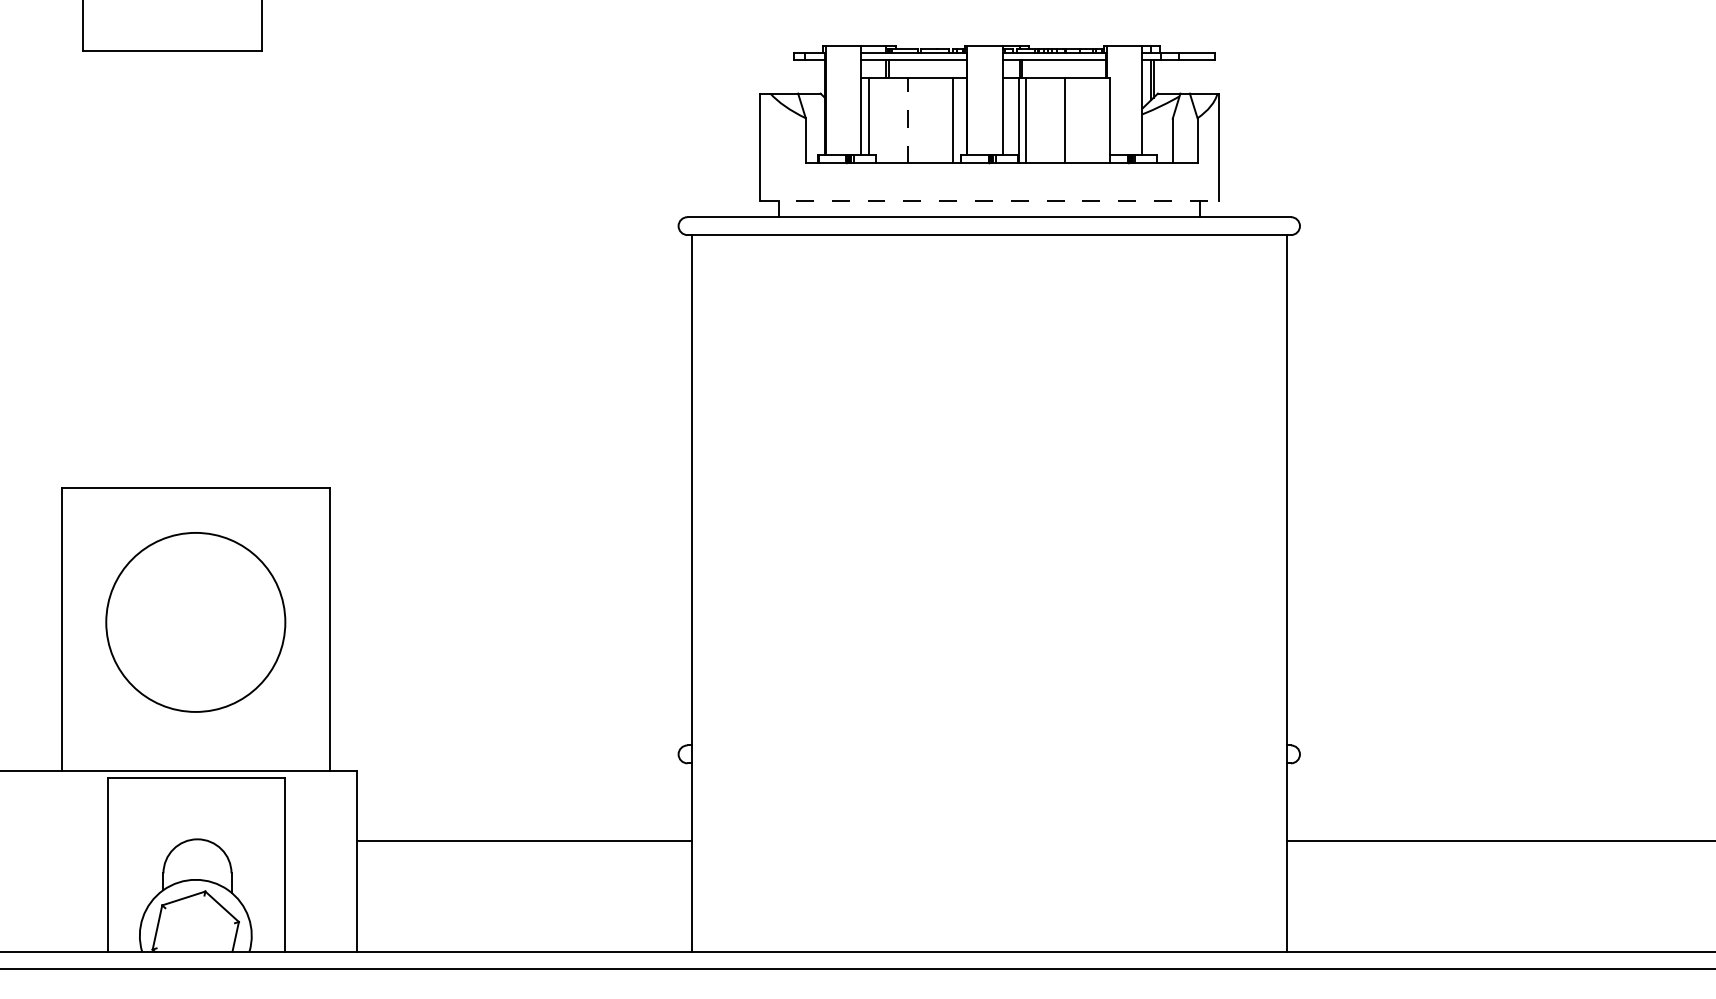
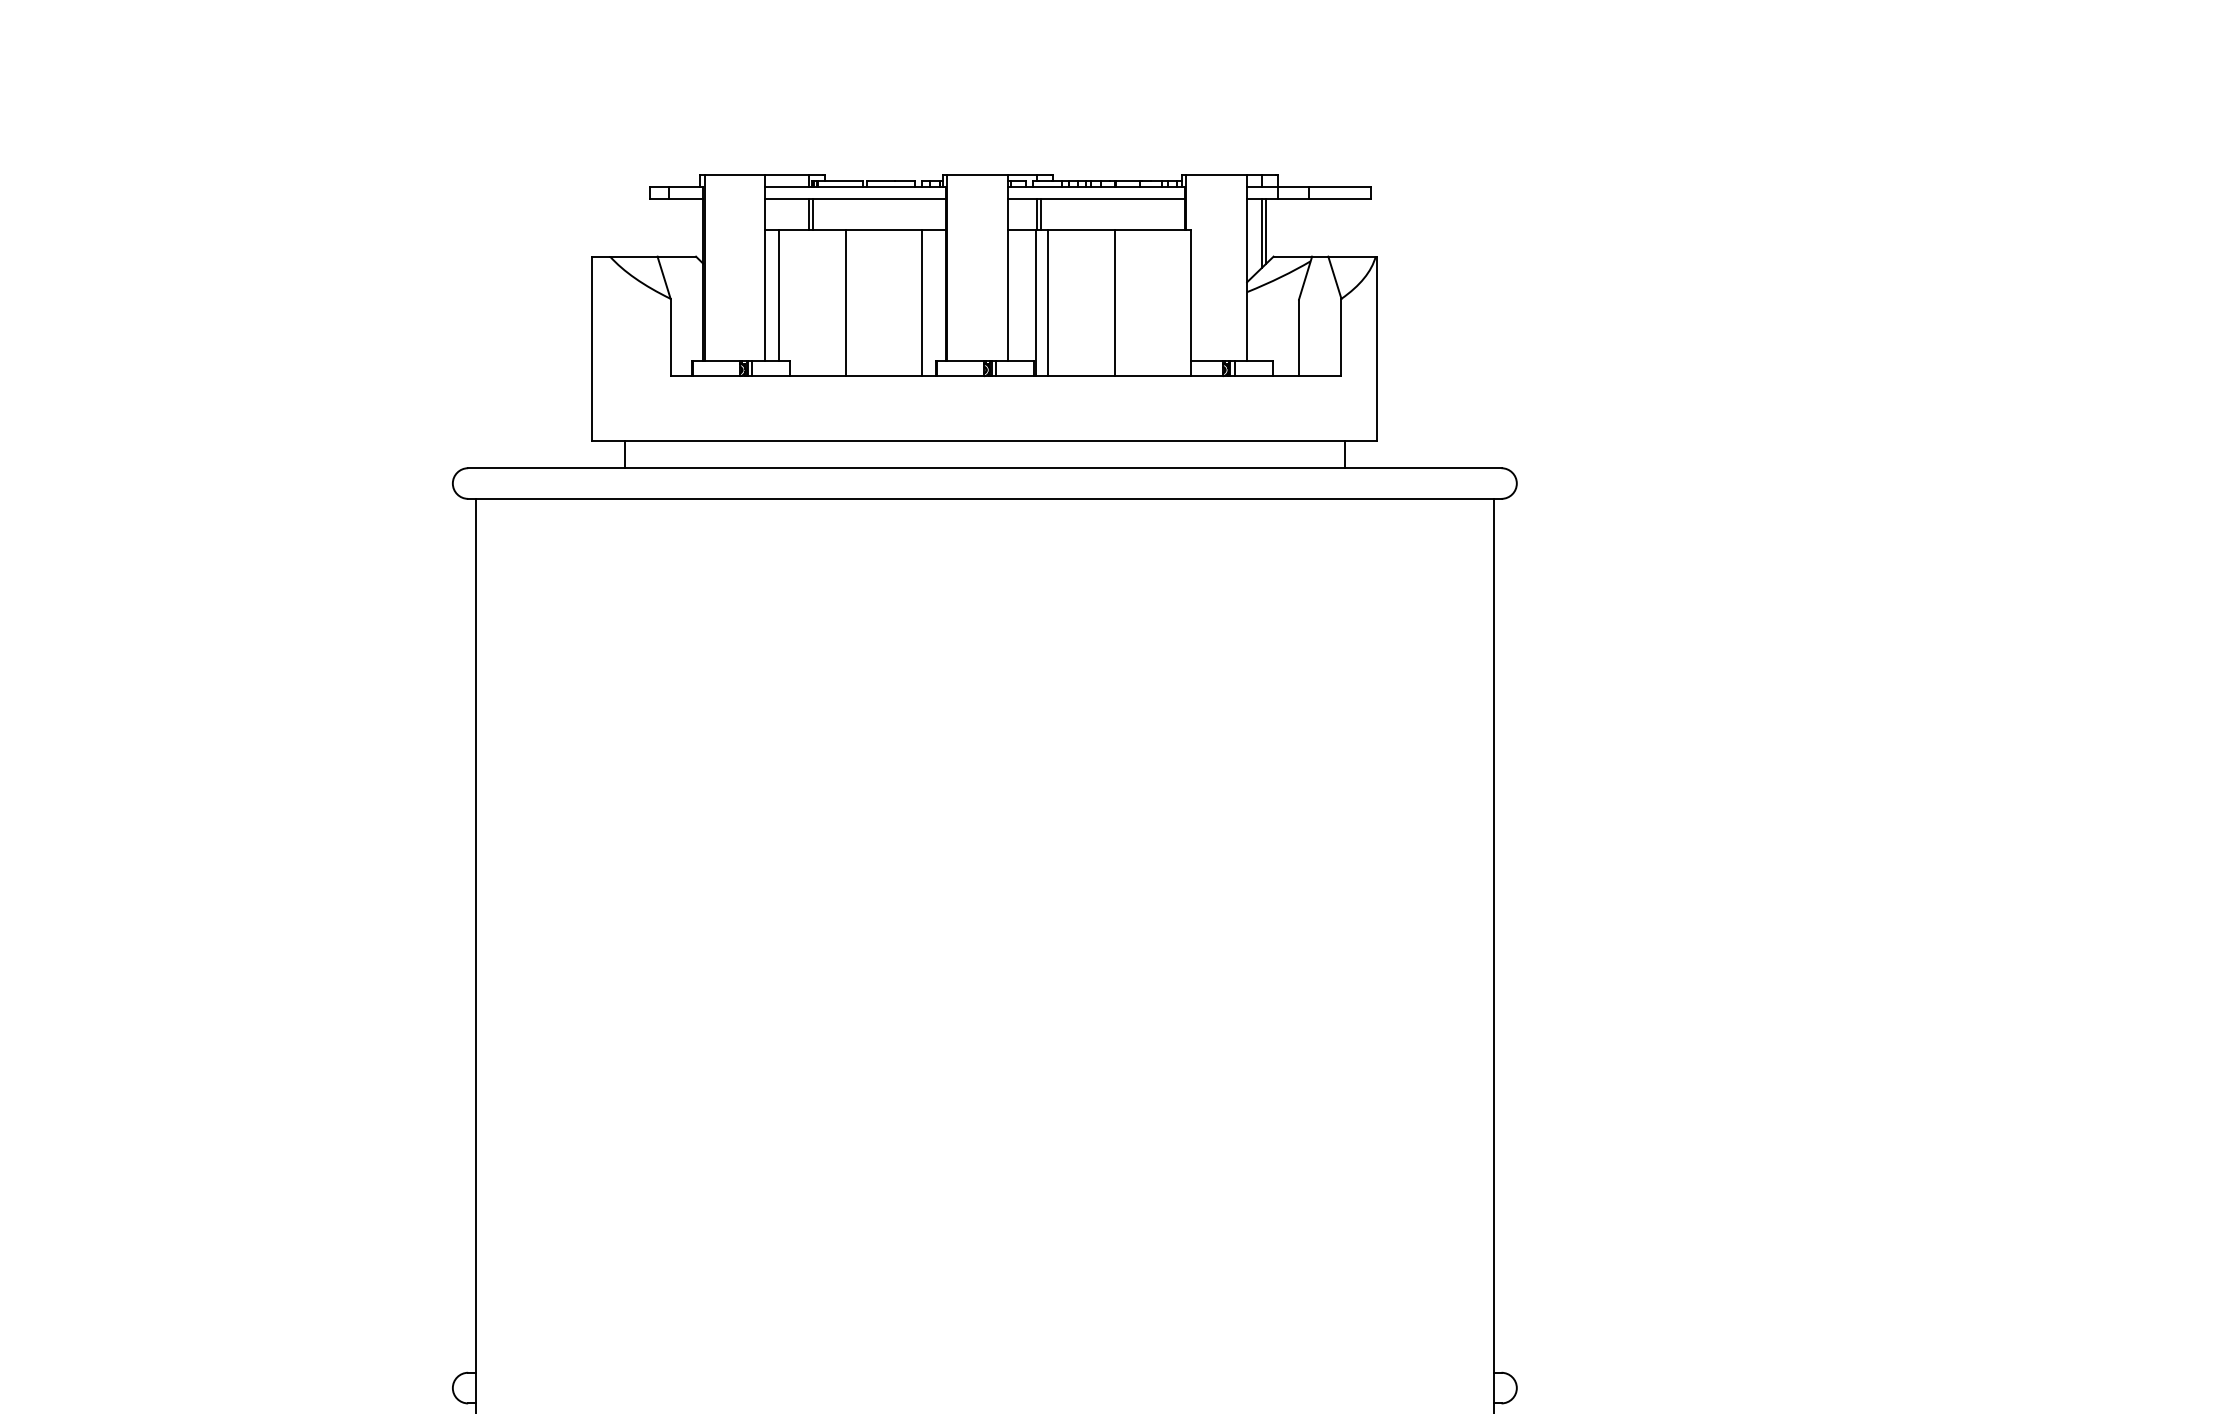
line: (907, 120) -> (844, 302), dashed -> solid
line: (989, 201) -> (985, 441), dashed -> solid

